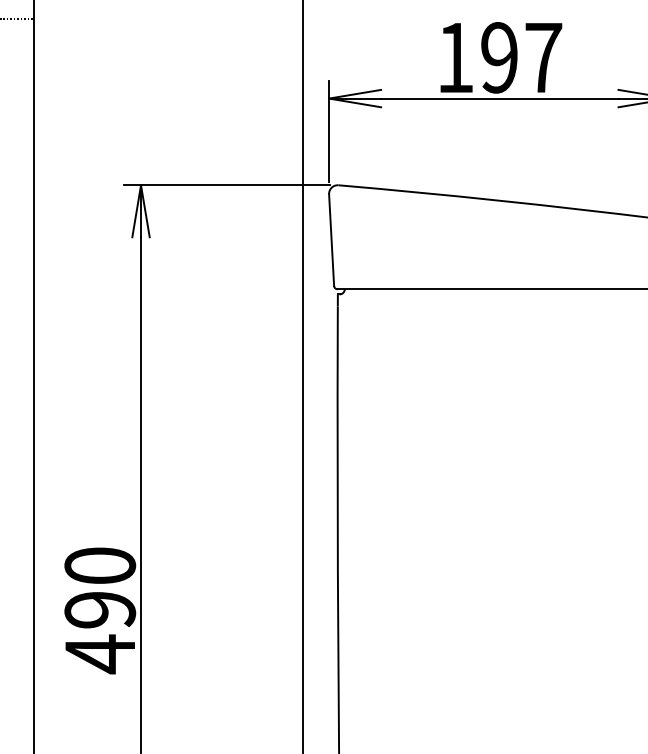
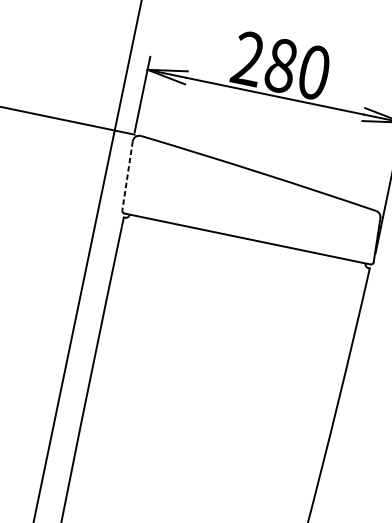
text: (499, 57) -> (281, 65), 197 -> 280
line: (331, 240) -> (127, 176), solid -> dashed

